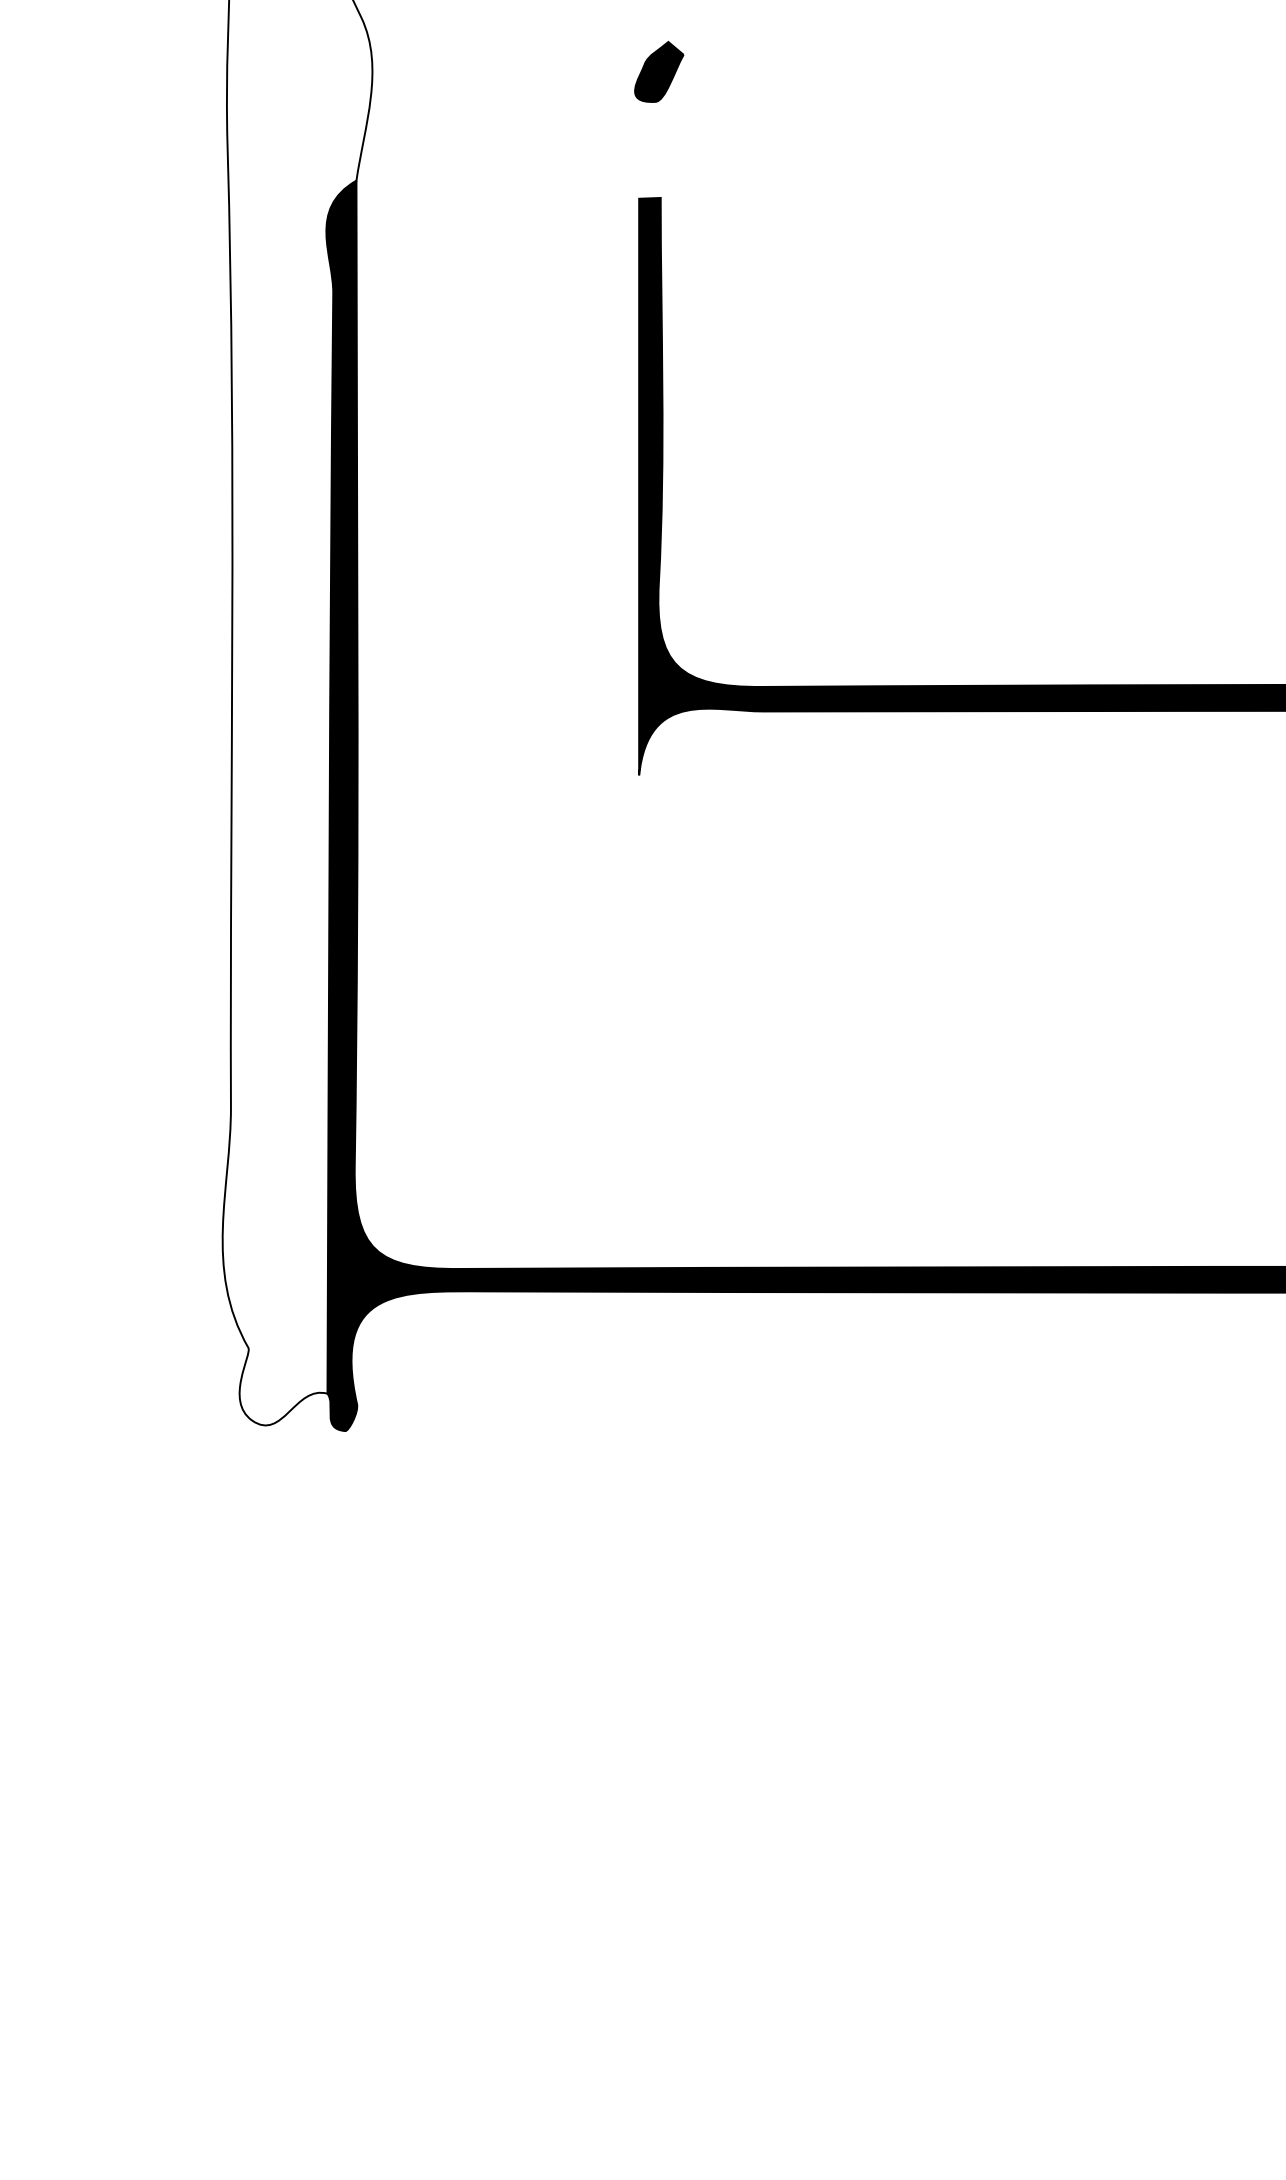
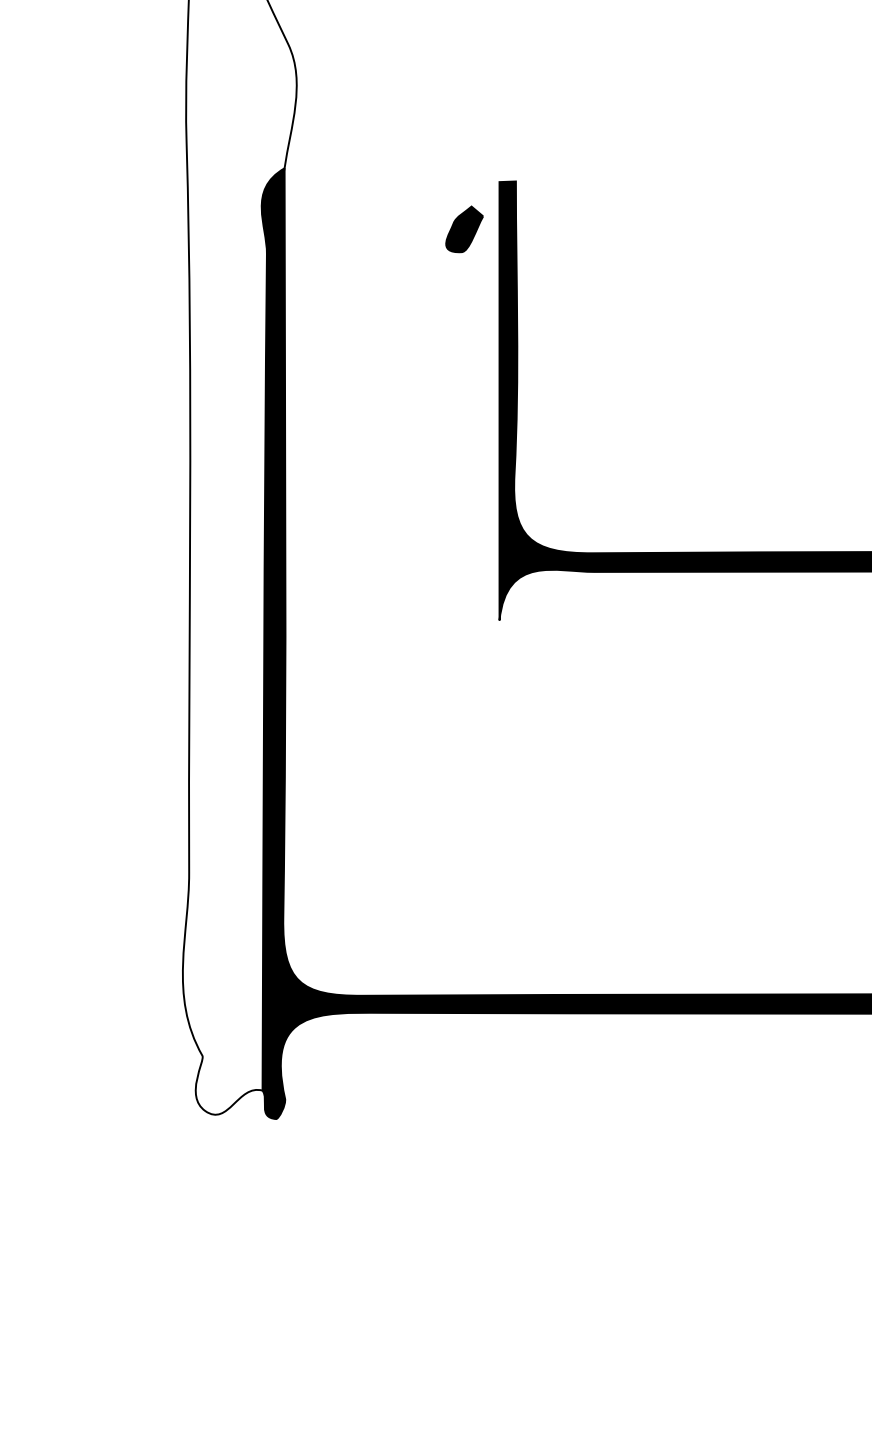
part: (659, 71) -> (464, 229), moved

